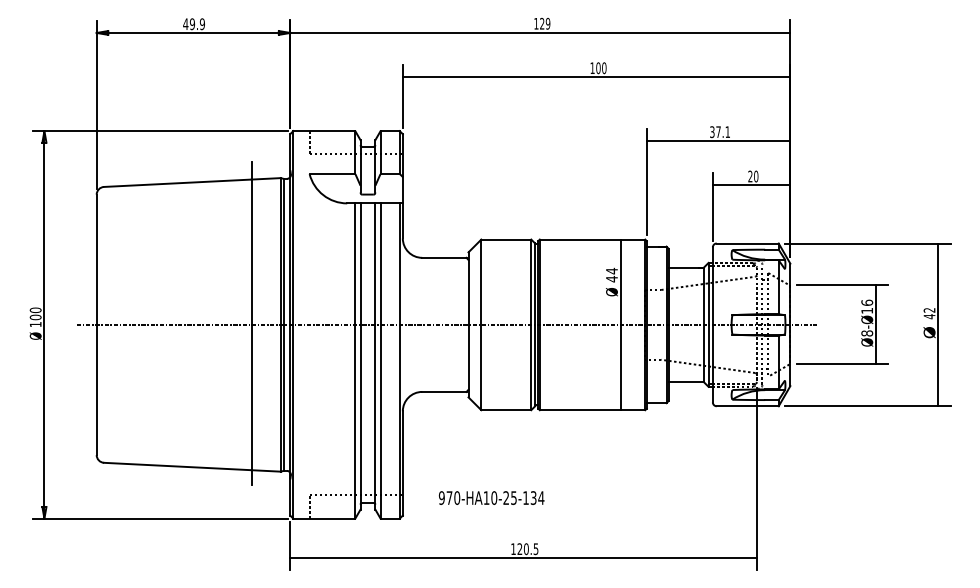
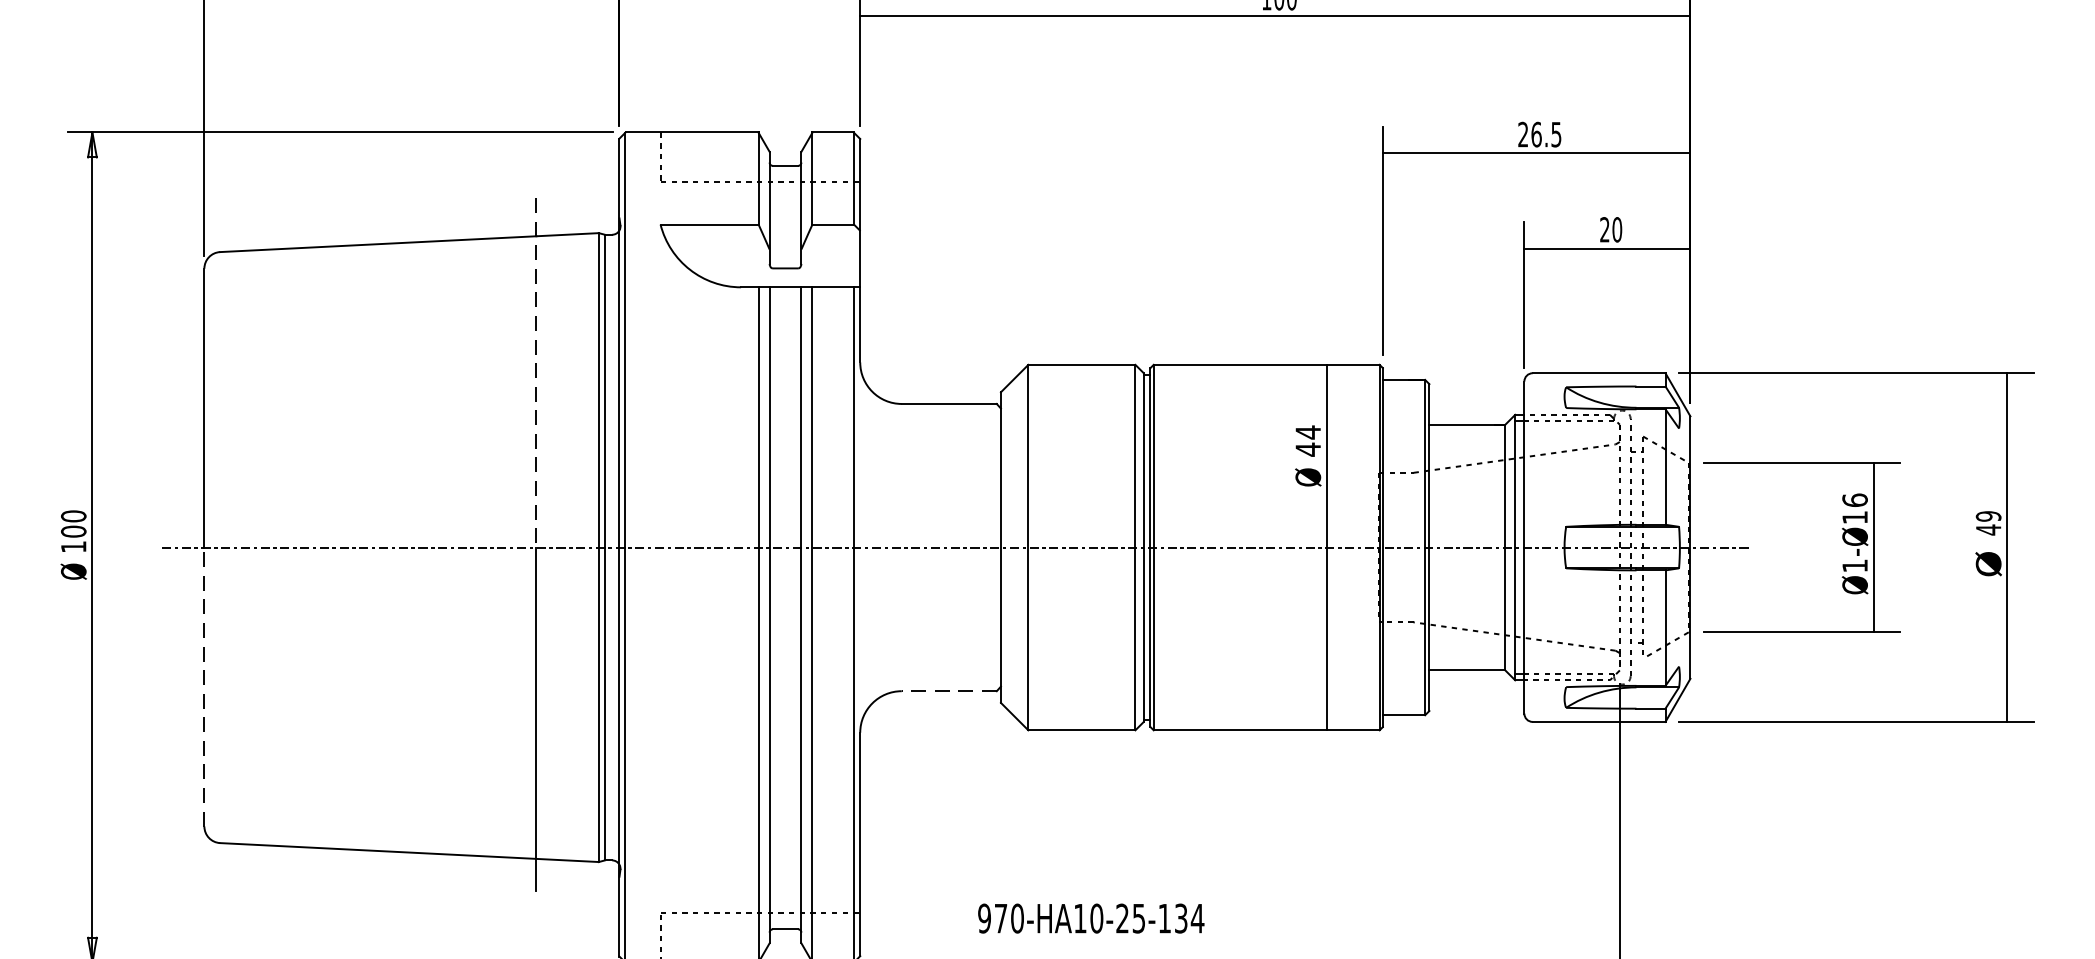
text: (719, 132) -> (1538, 135), 37.1 -> 26.5
line: (251, 243) -> (536, 373), solid -> dashed
text: (929, 310) -> (1988, 516), 42 -> 49
text: (867, 333) -> (1855, 566), Ø8-Ø16 -> Ø1-Ø16
line: (96, 389) -> (203, 685), solid -> dashed
line: (443, 391) -> (947, 690), solid -> dashed
text: (491, 497) -> (1090, 917), moved

